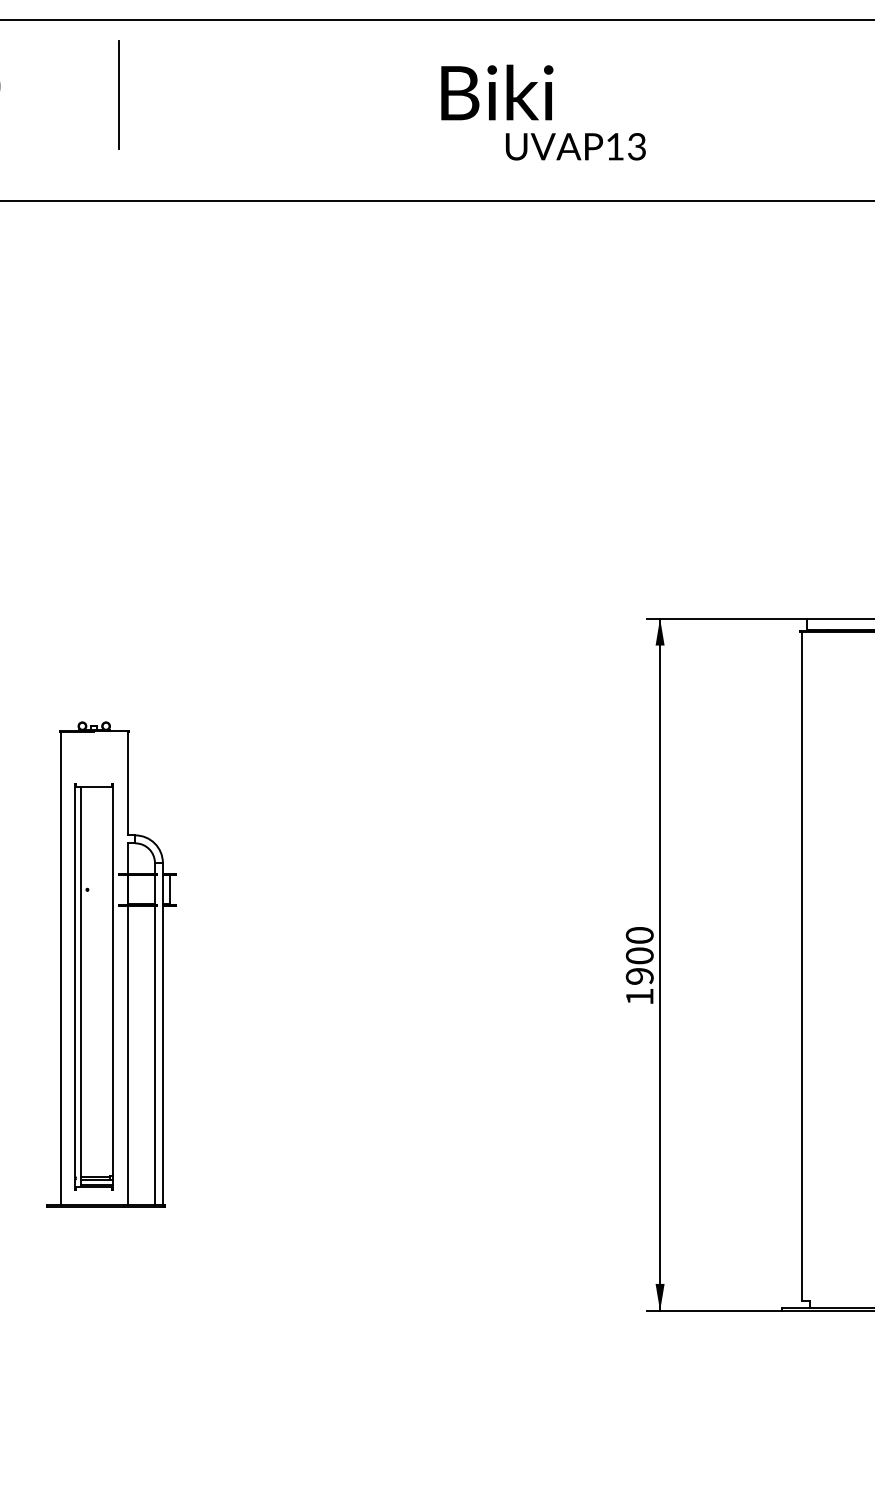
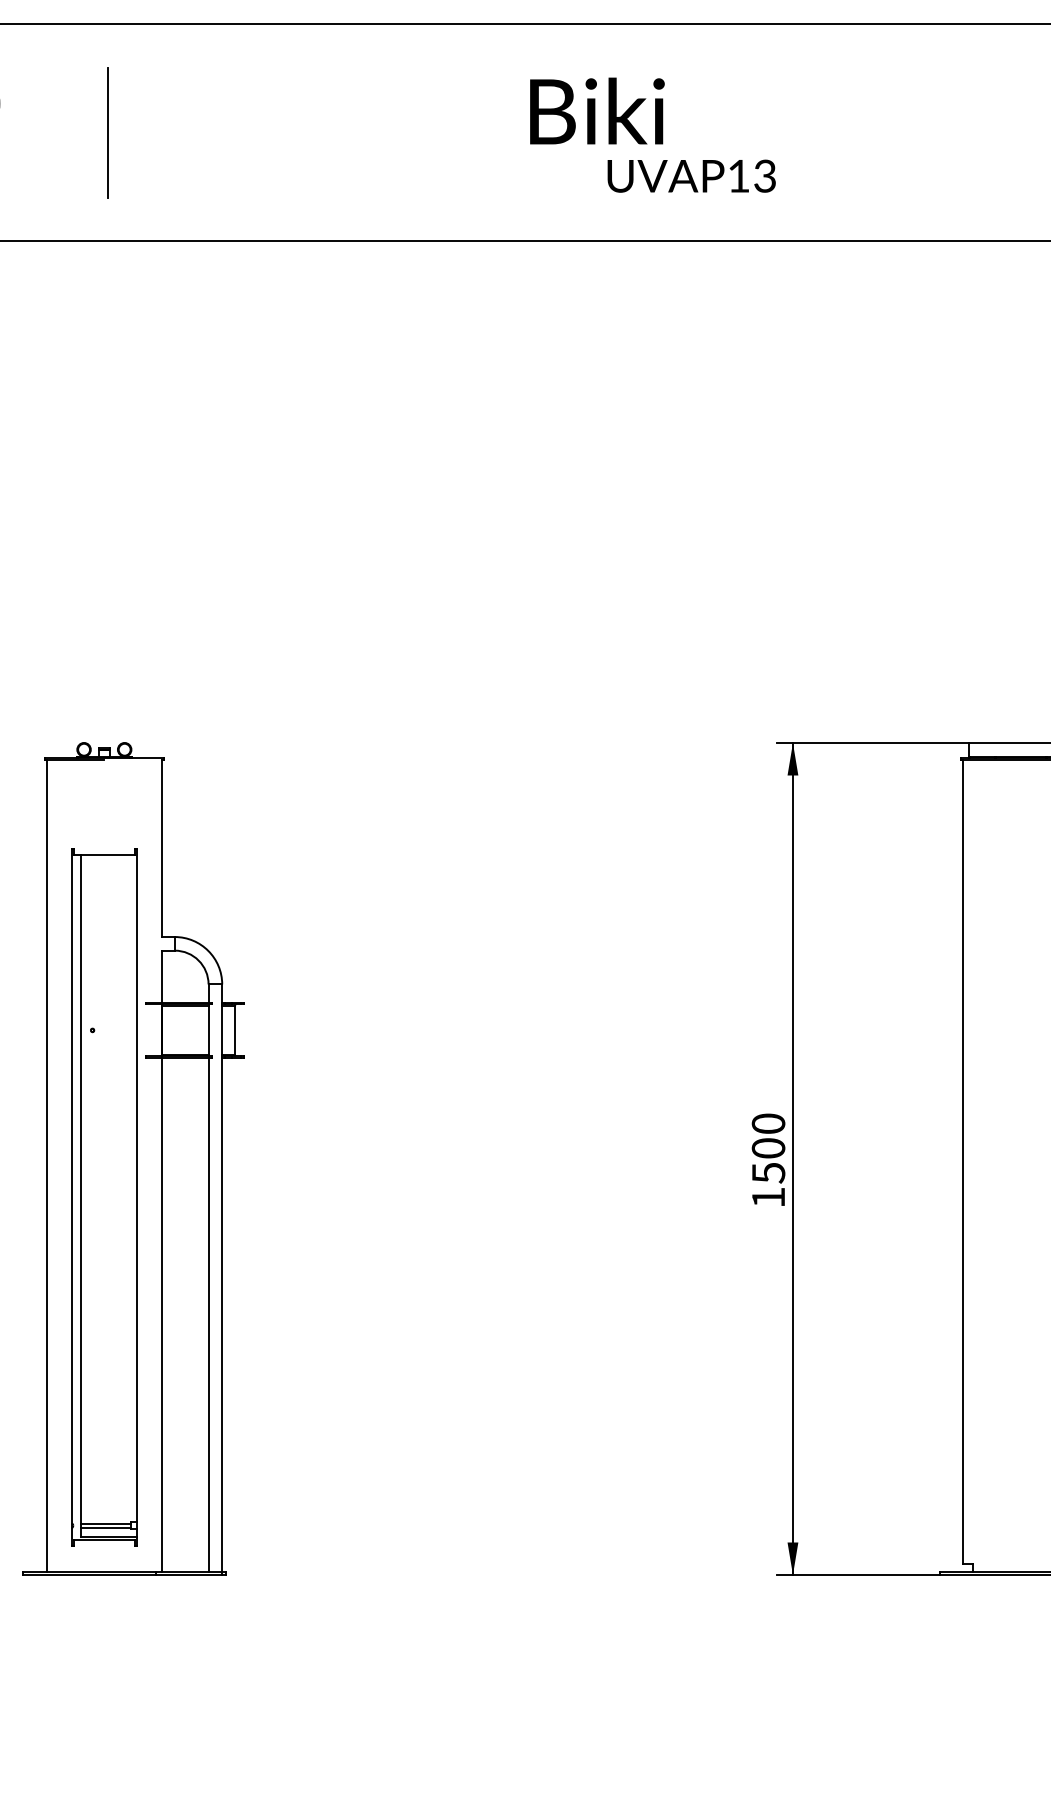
line: (118, 94) -> (107, 132), moved
part: (111, 964) -> (133, 1158), size x1.43
text: (639, 976) -> (768, 1173), 1900 -> 1500

